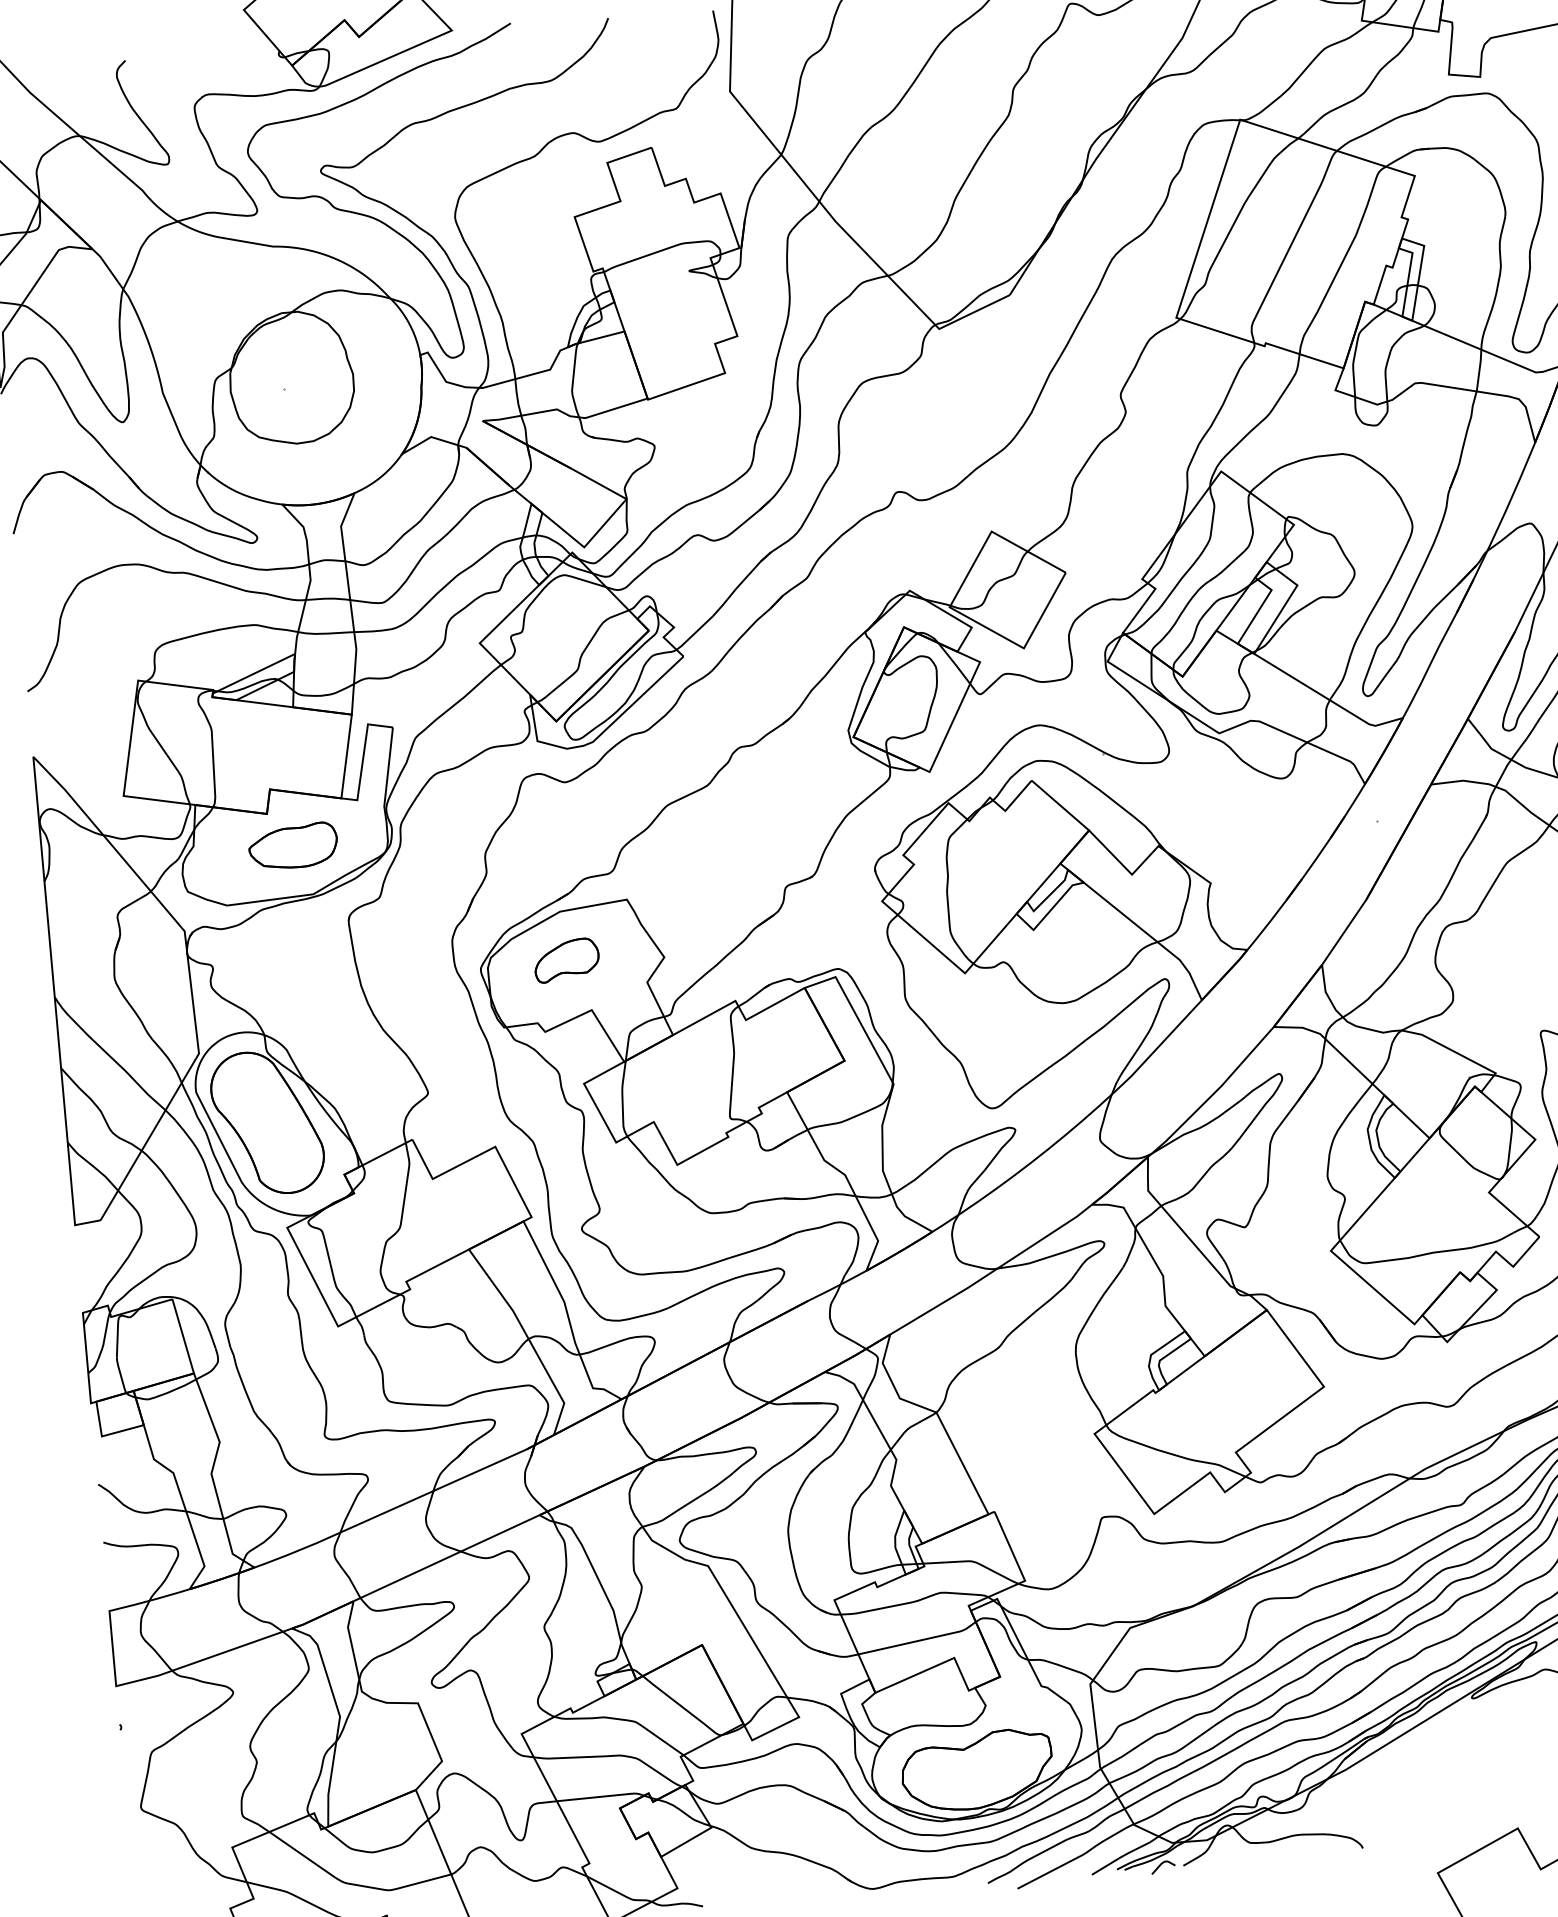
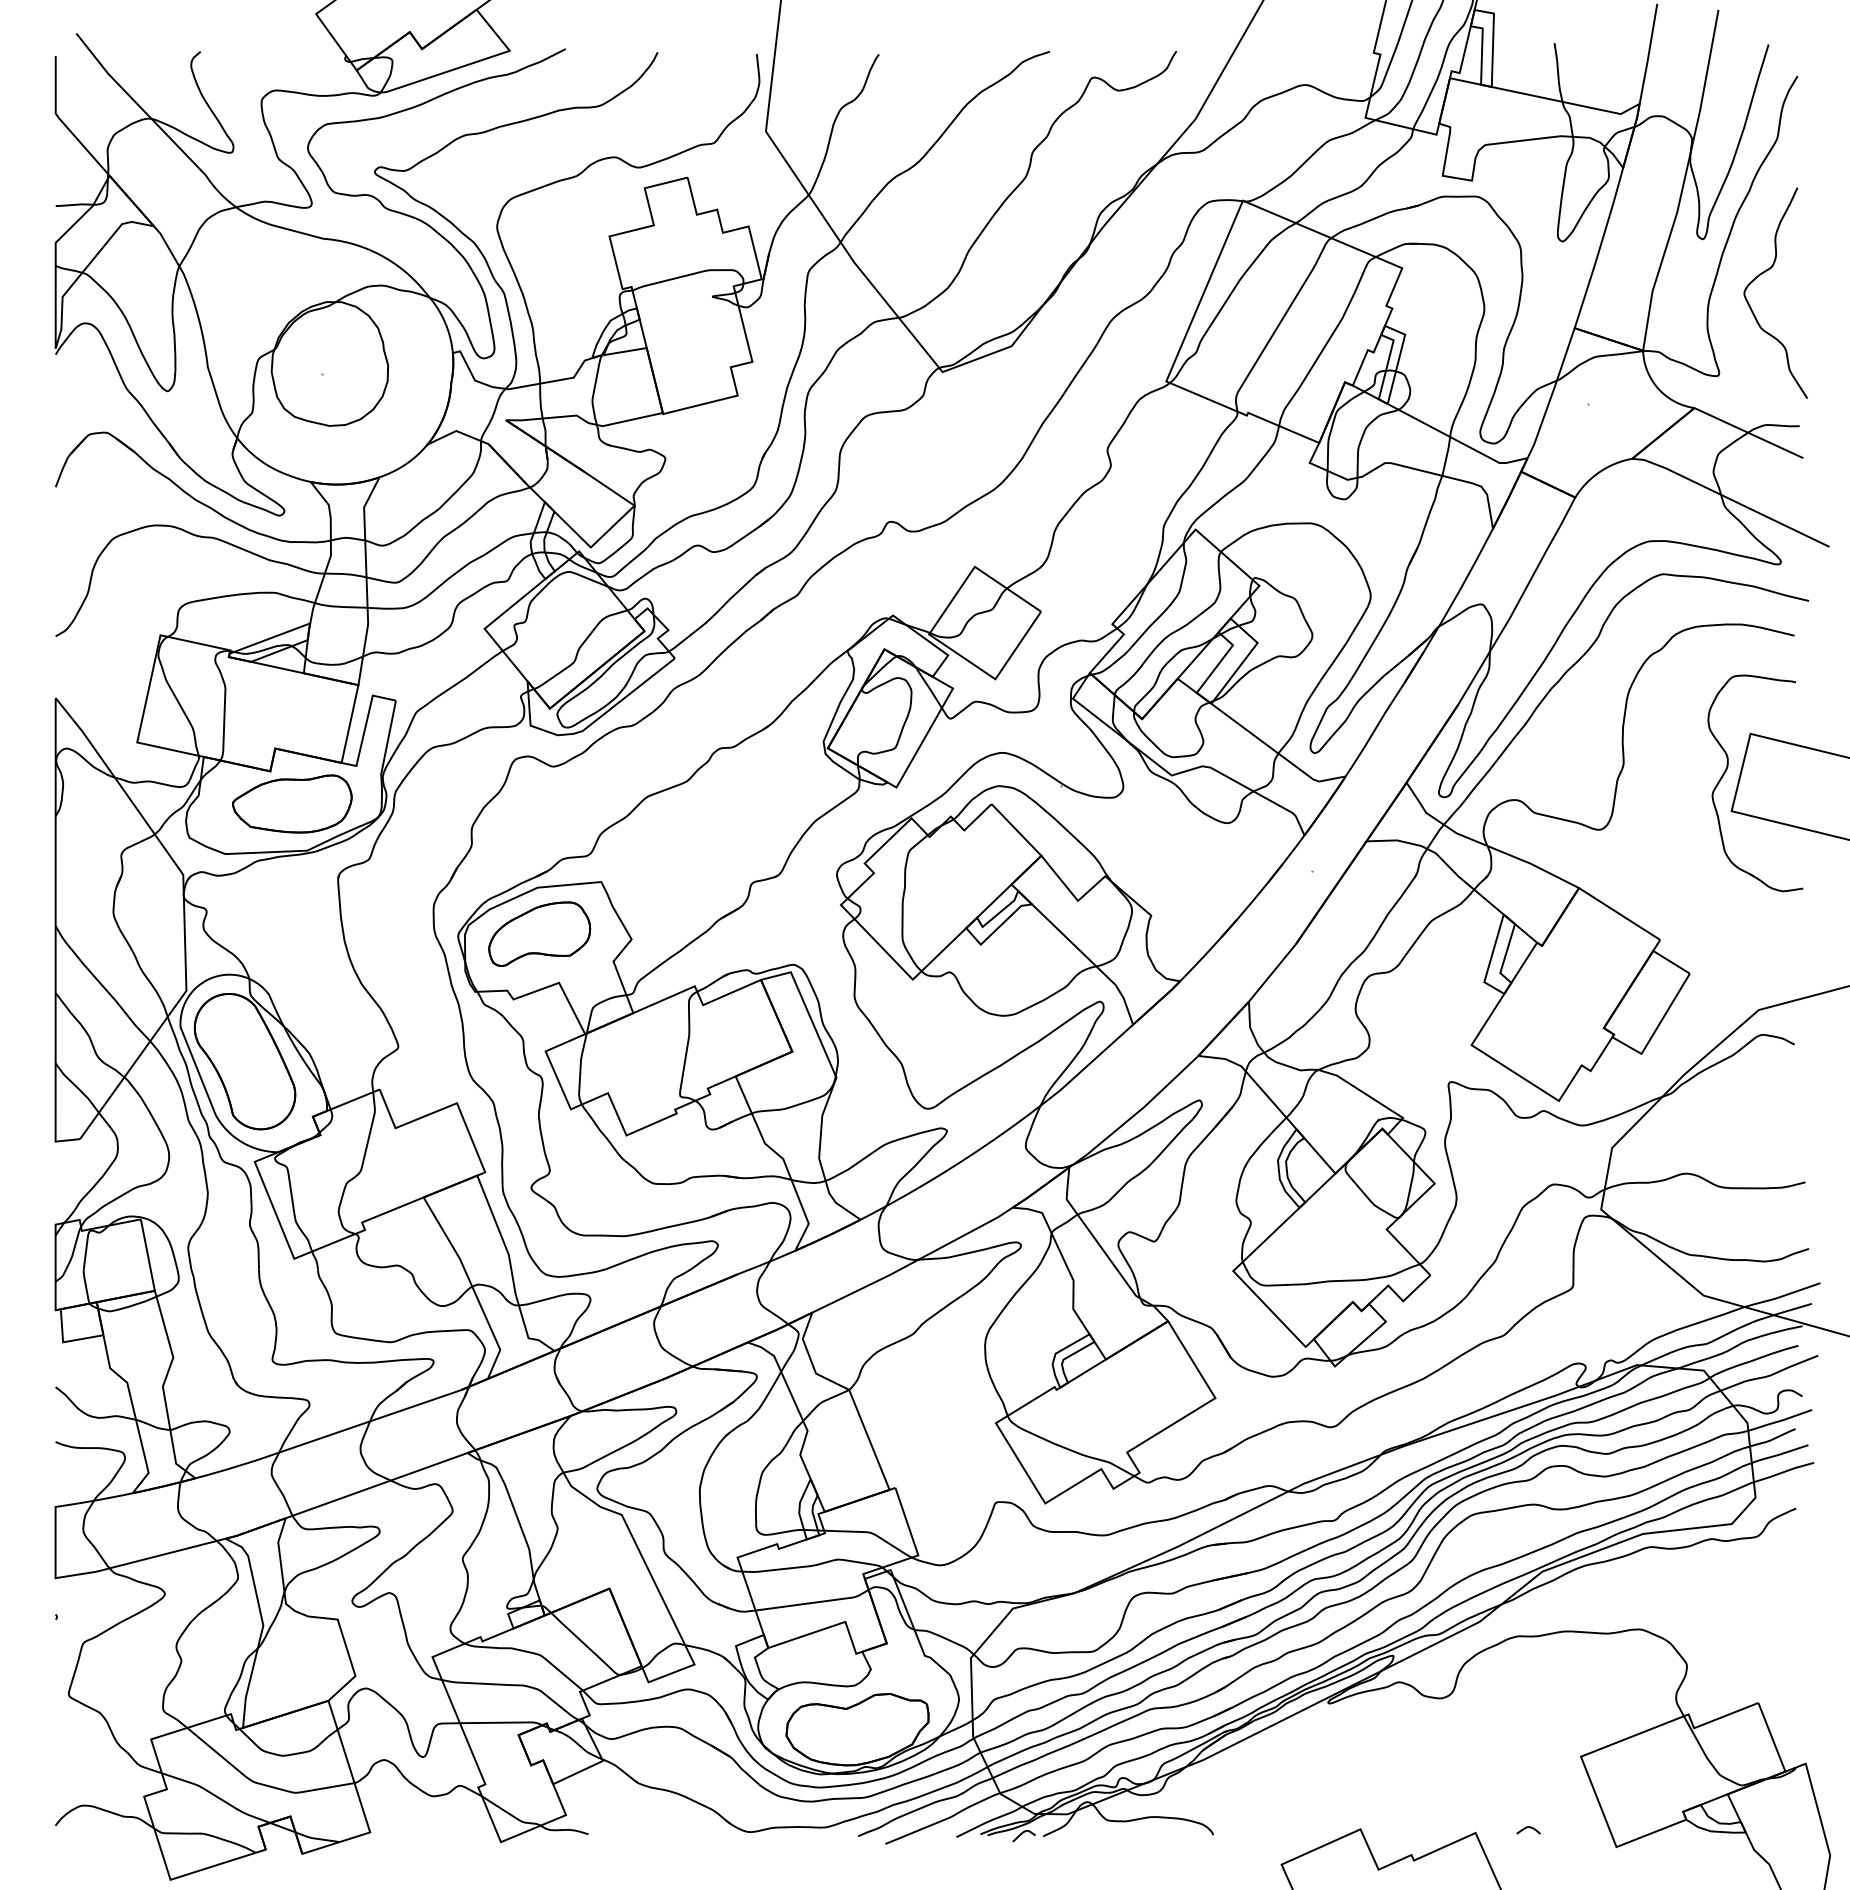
part: (293, 845) -> (292, 803), size x1.43
part: (566, 959) -> (539, 933), size x1.67

